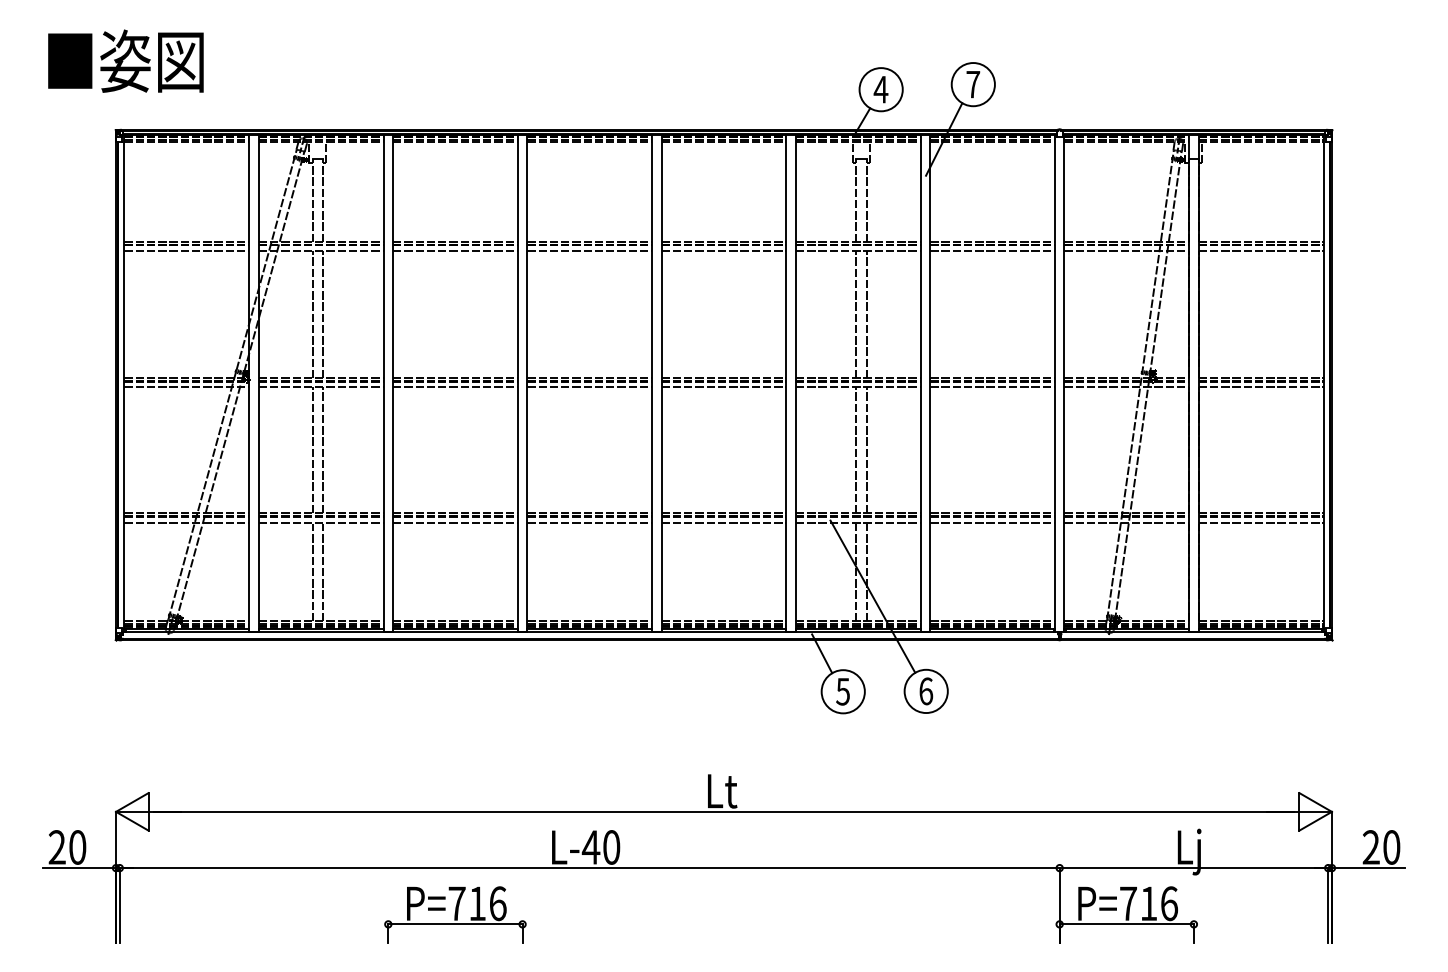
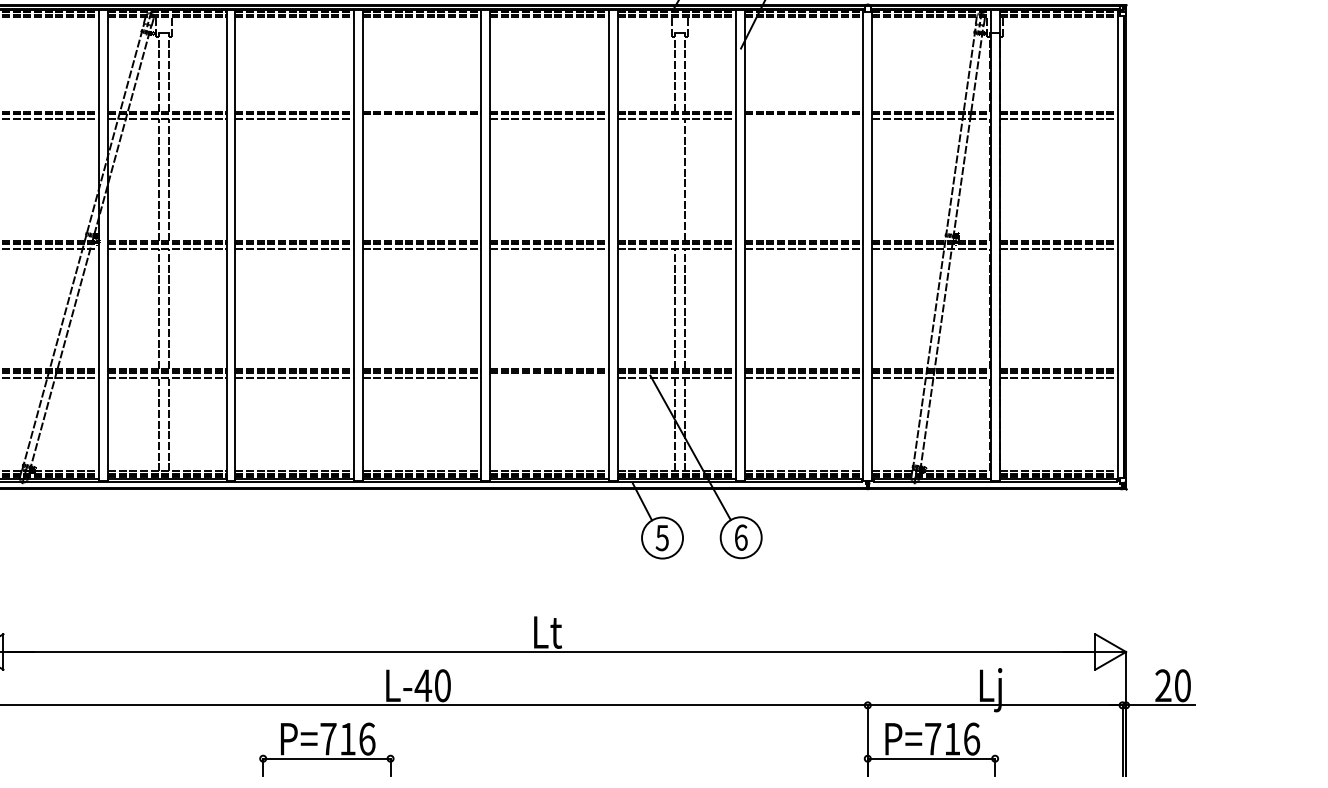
line: (589, 250) -> (421, 119), removed
line: (992, 250) -> (804, 119), removed
line: (856, 314) -> (675, 180), removed
line: (723, 522) -> (548, 377), removed
part: (455, 914) -> (326, 749), moved

